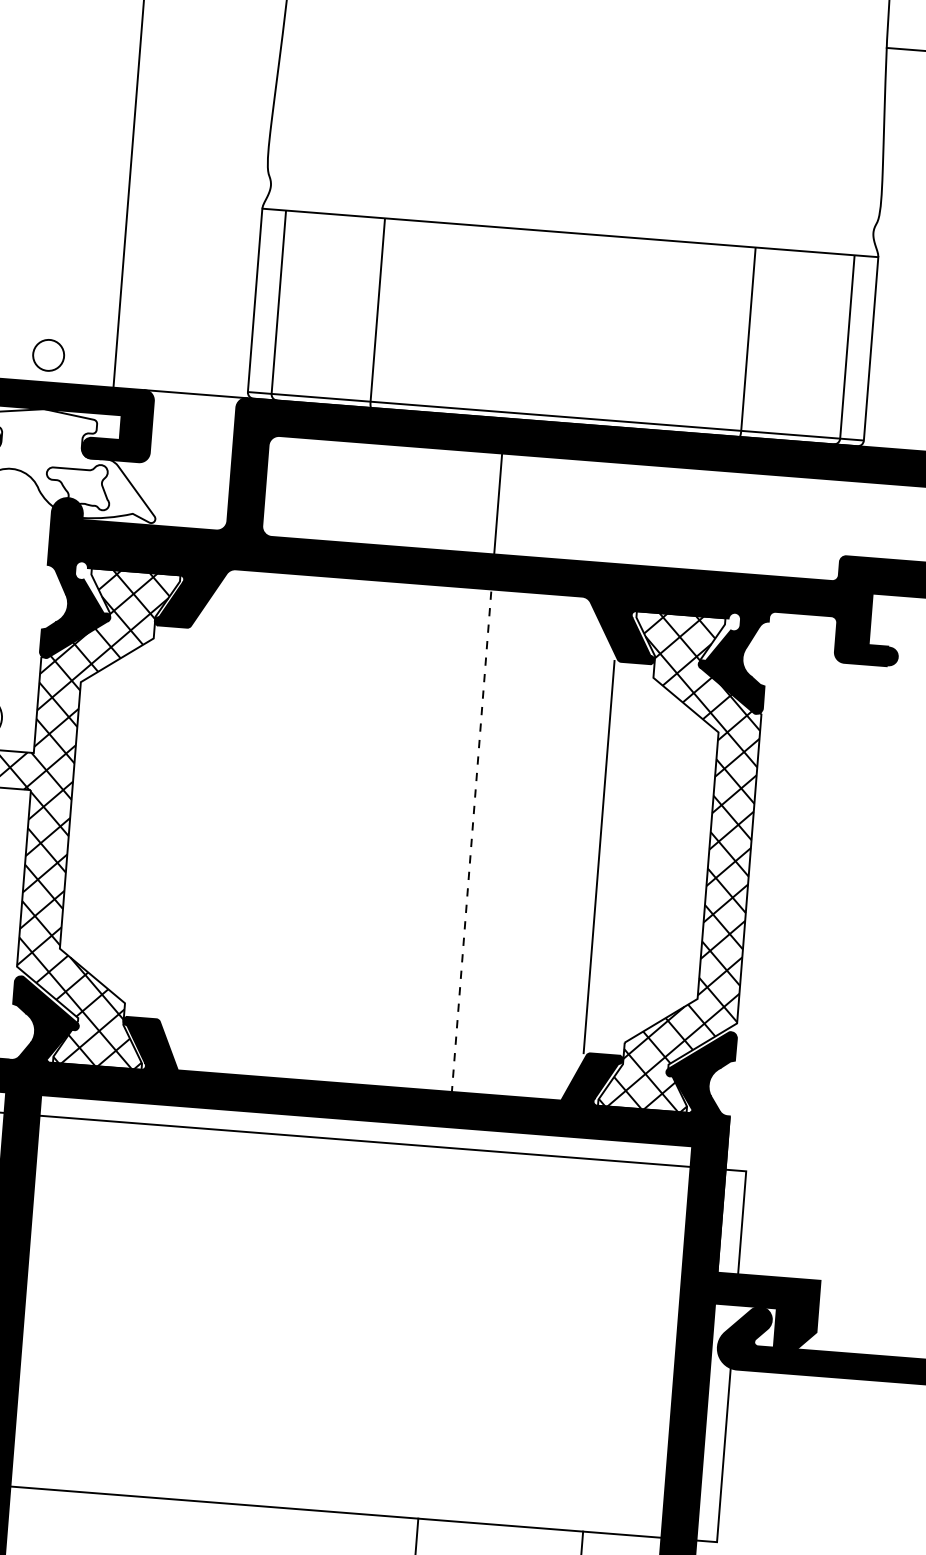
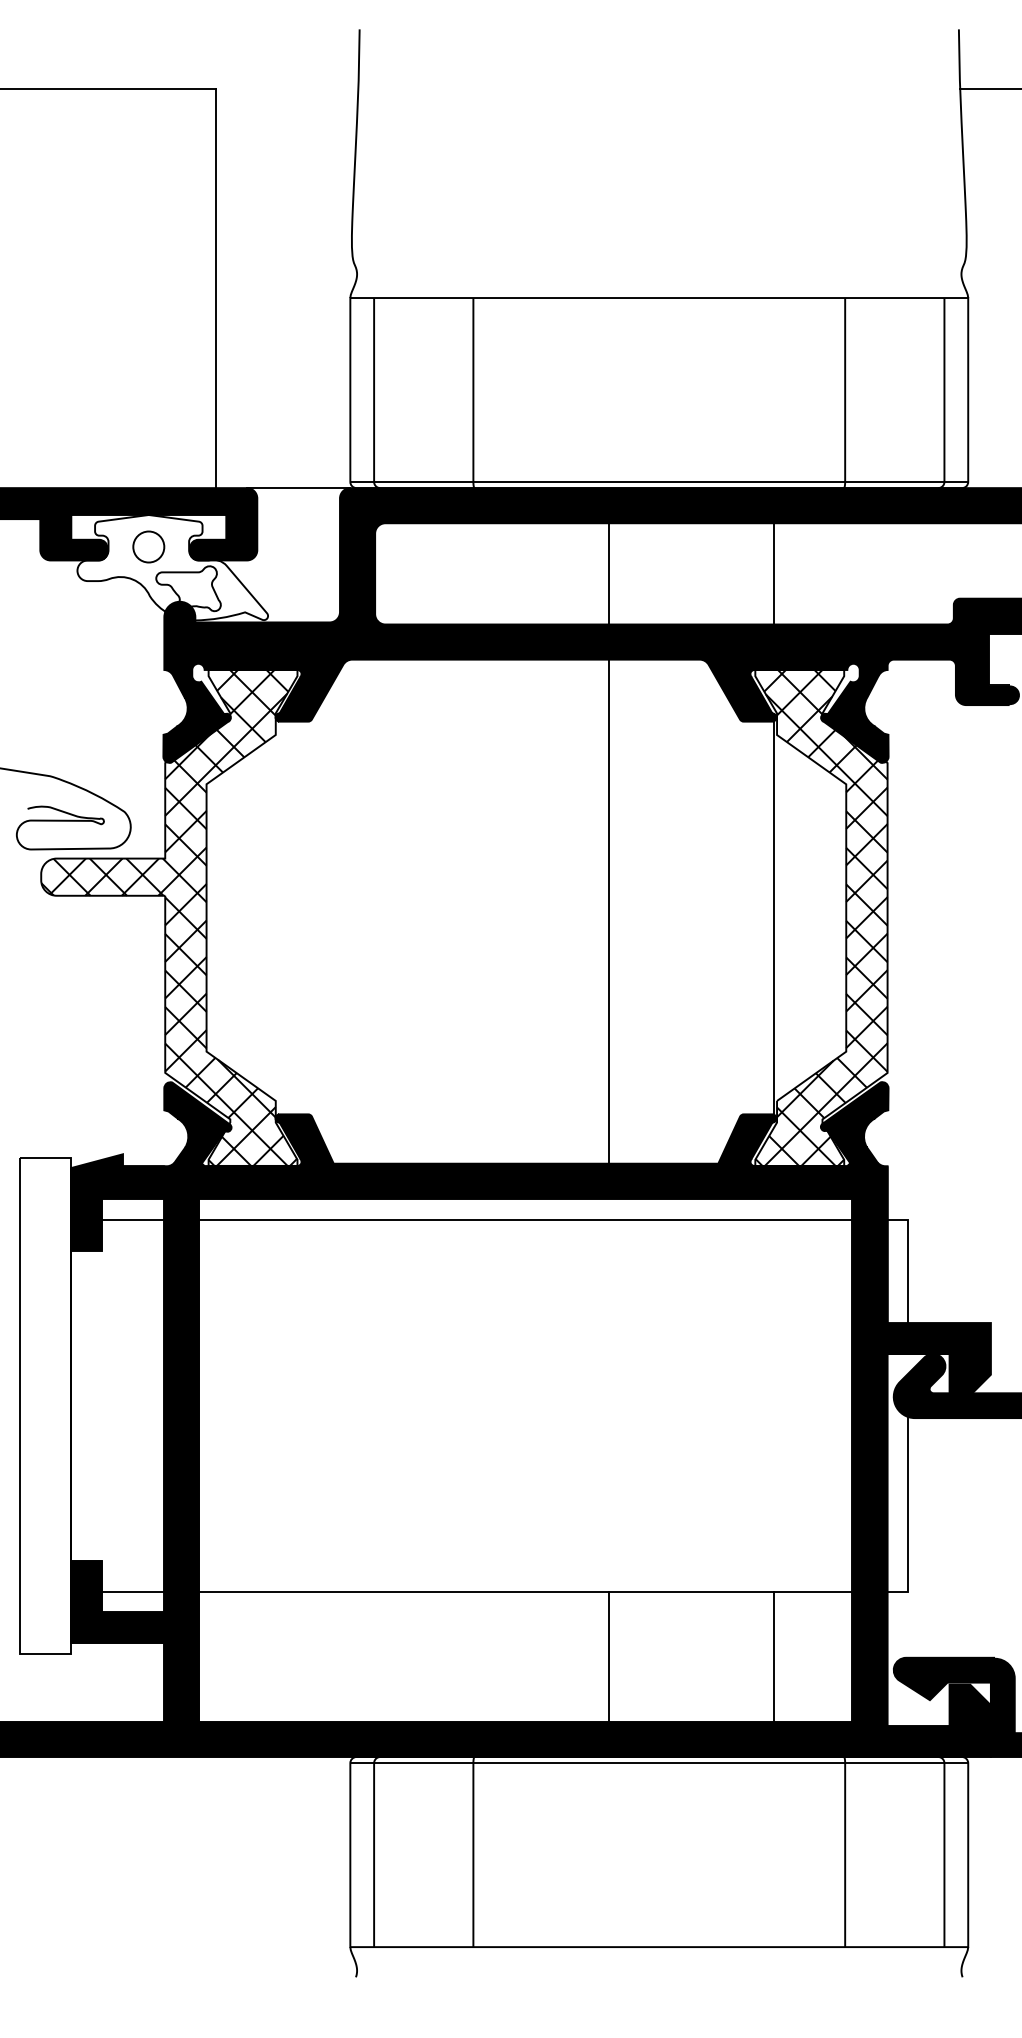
circle: (48, 354) -> (148, 546), moved
line: (662, 516) -> (773, 573), added
line: (471, 841) -> (608, 912), dashed -> solid
line: (598, 856) -> (773, 917), moved

